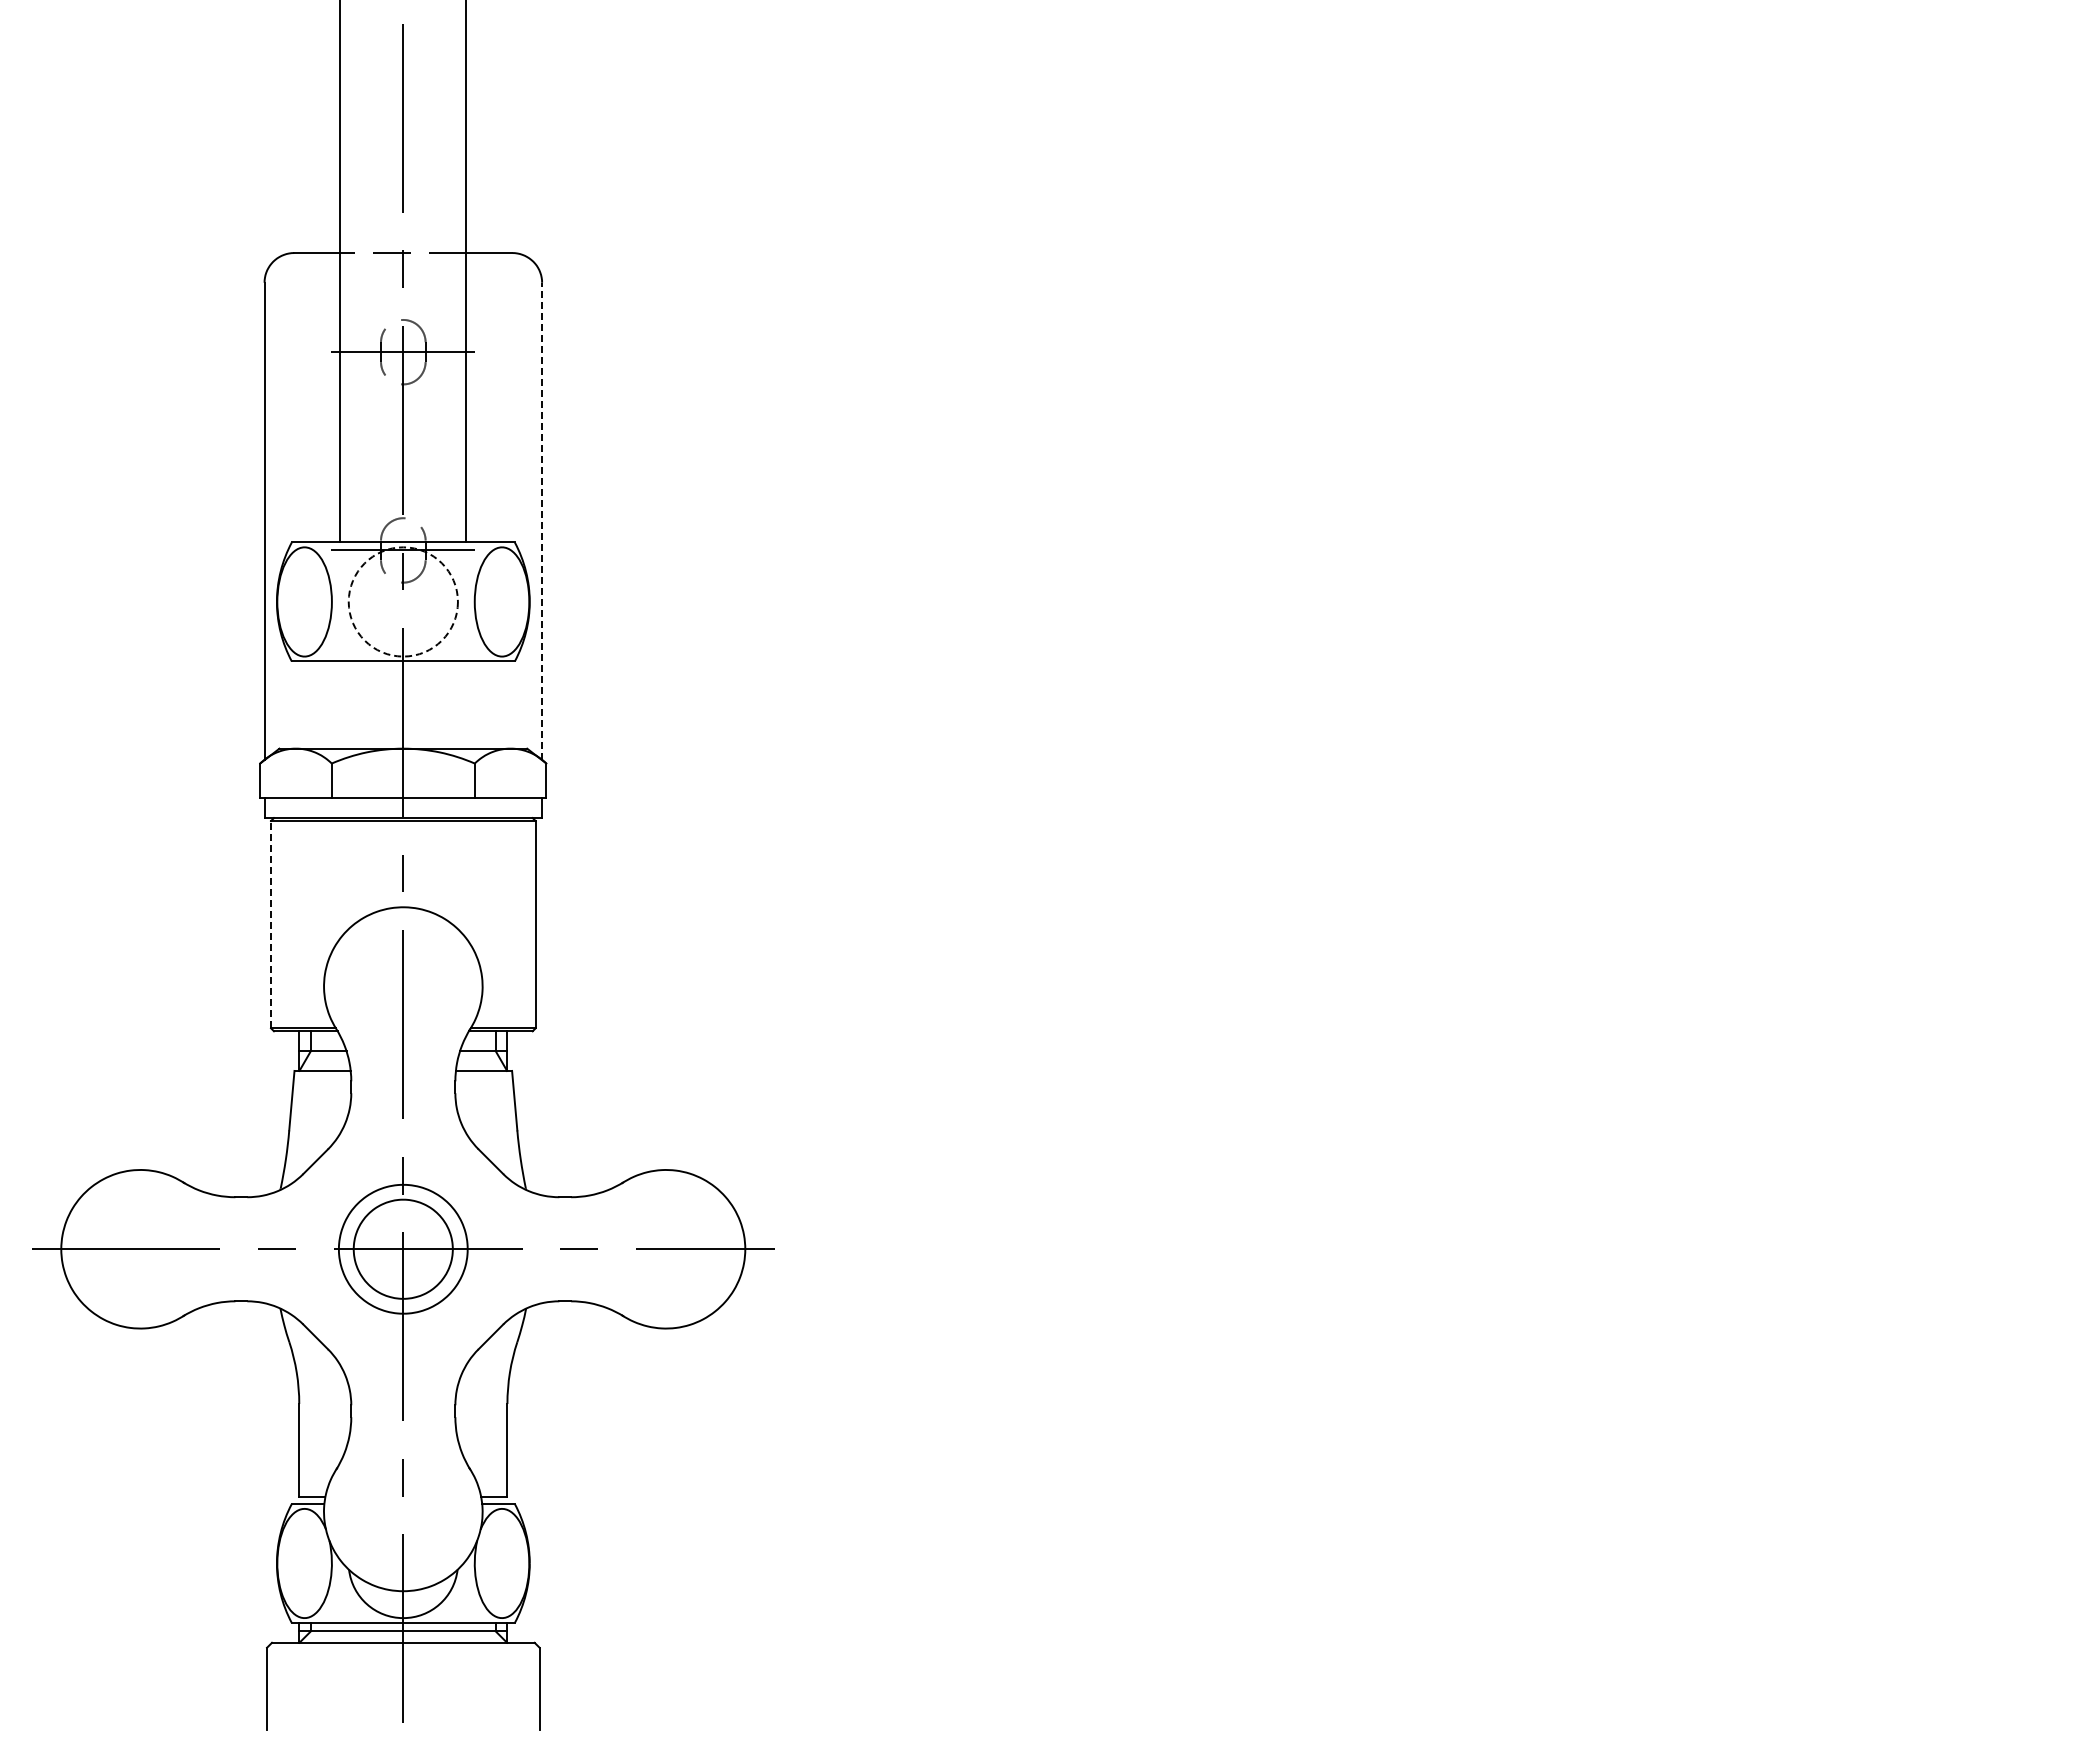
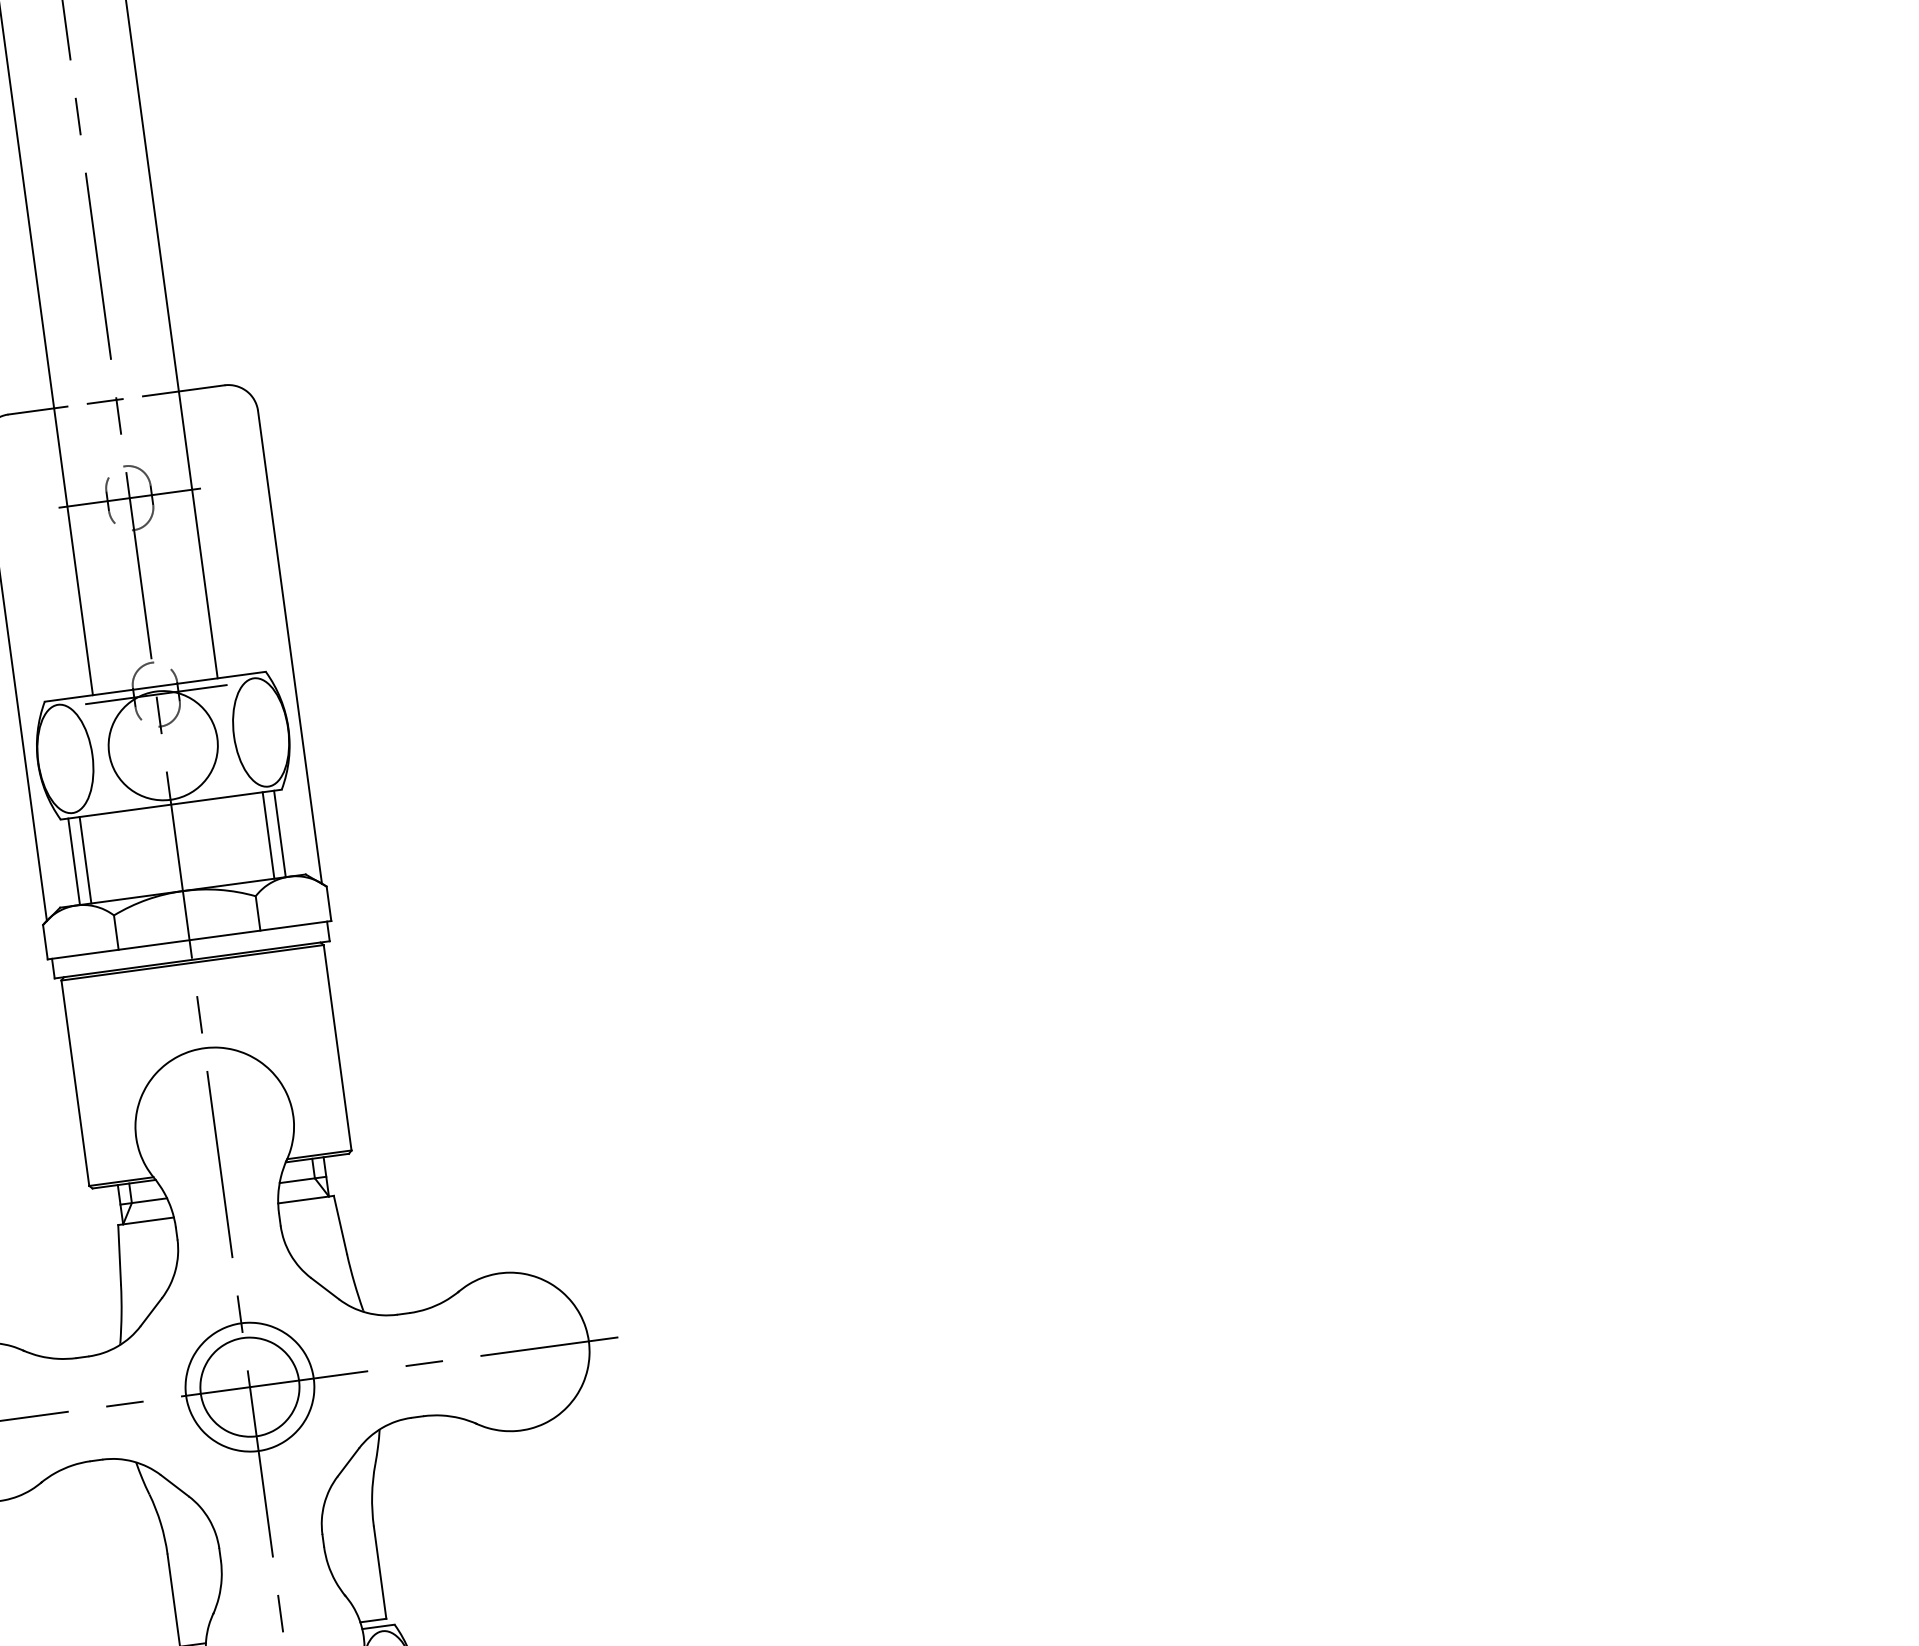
line: (542, 521) -> (290, 647), dashed -> solid
circle: (402, 601) -> (162, 745), dashed -> solid
line: (299, 704) -> (74, 861), added
line: (310, 704) -> (84, 859), added
line: (495, 704) -> (268, 834), added
line: (507, 704) -> (280, 833), added
line: (271, 924) -> (75, 1082), dashed -> solid

